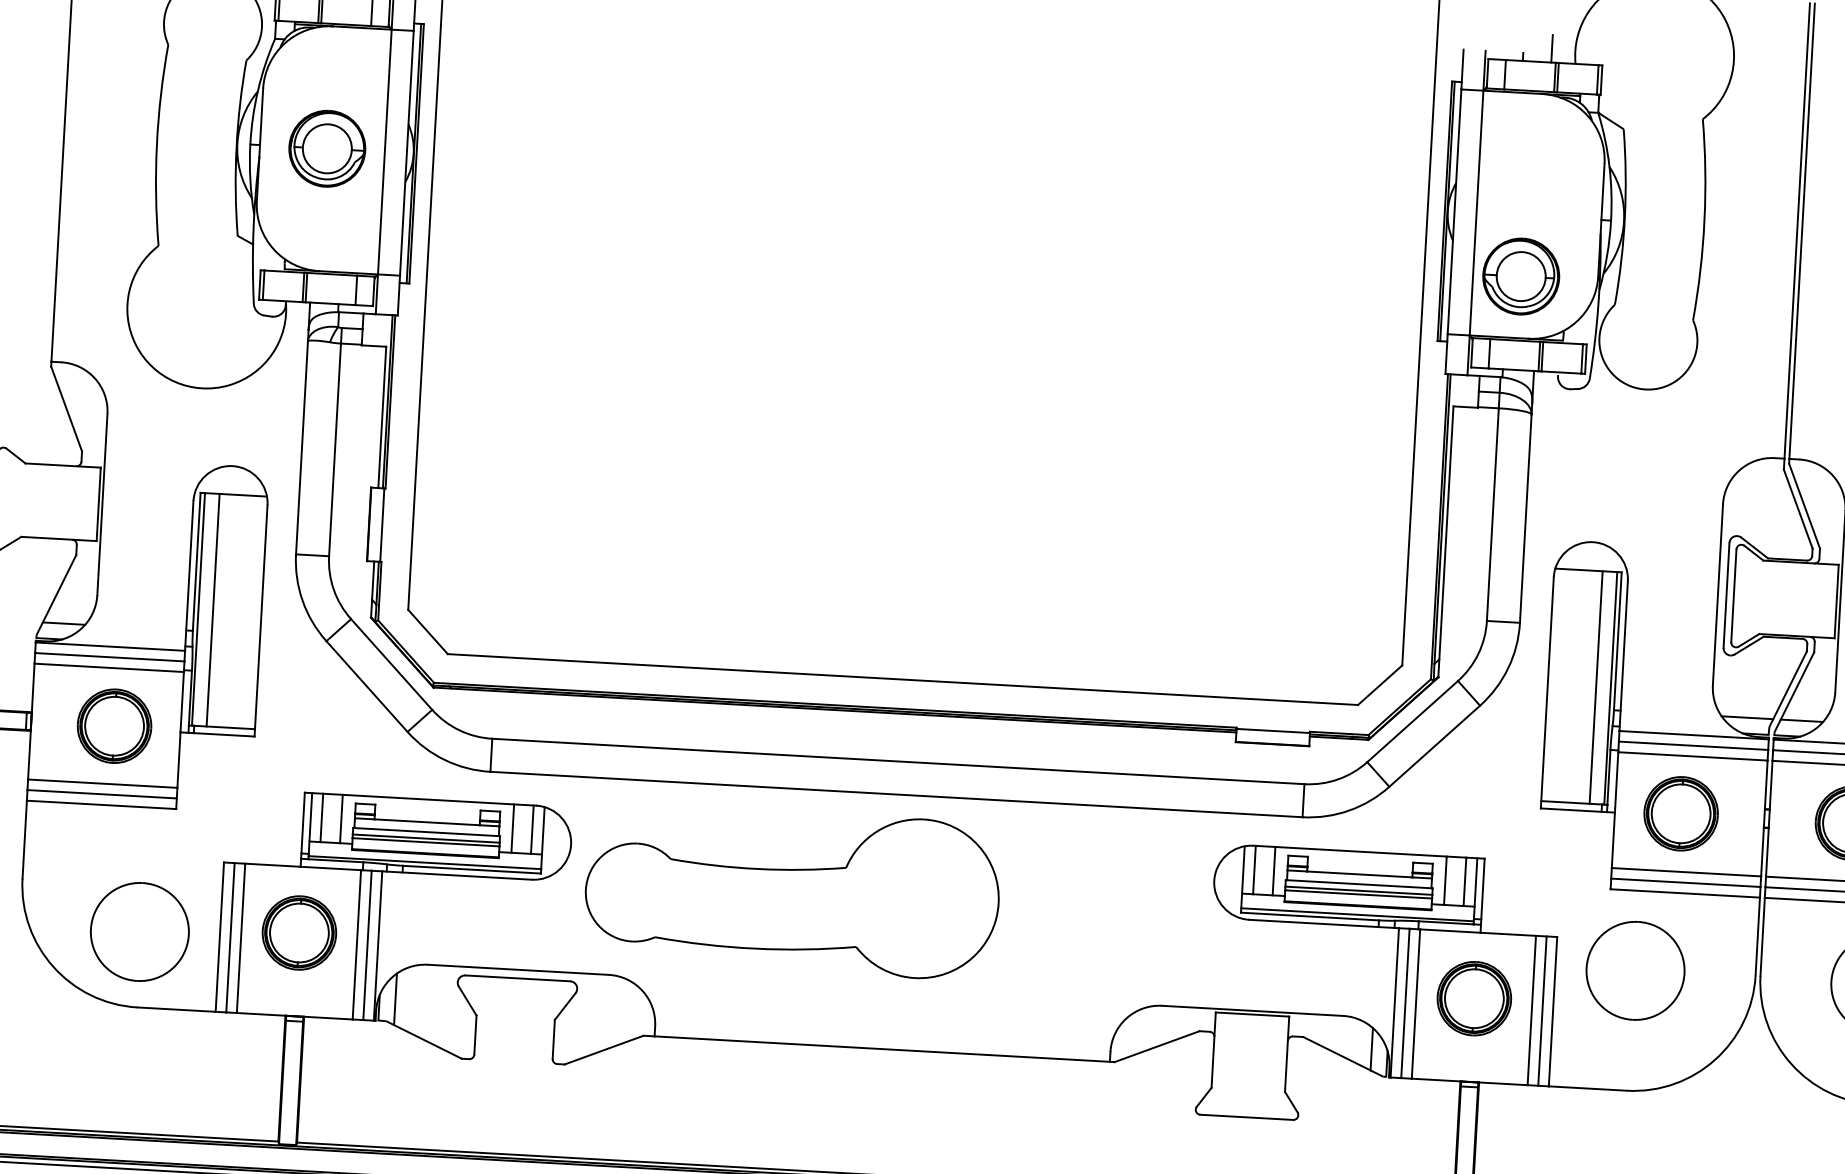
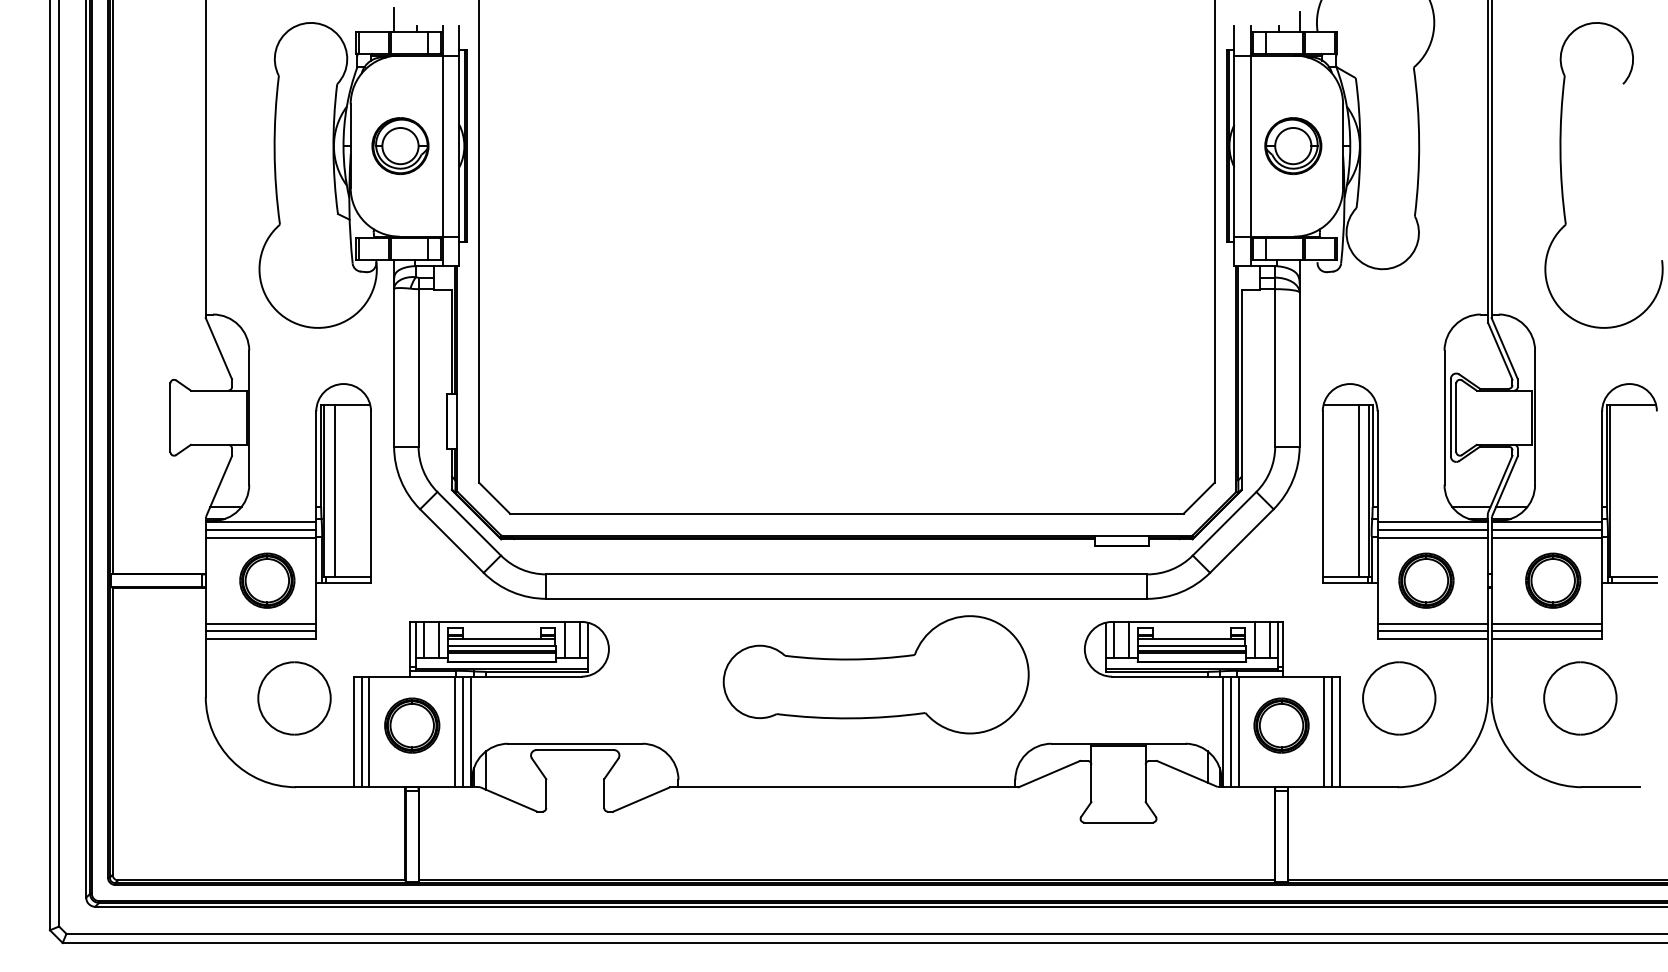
part: (1521, 275) -> (1293, 145), moved
part: (791, 891) -> (875, 674), moved
part: (139, 932) -> (294, 698), moved

